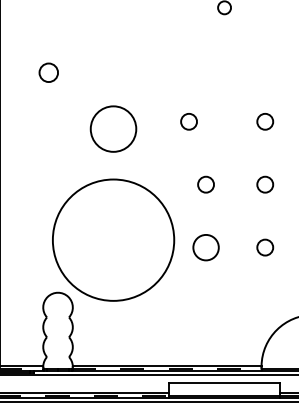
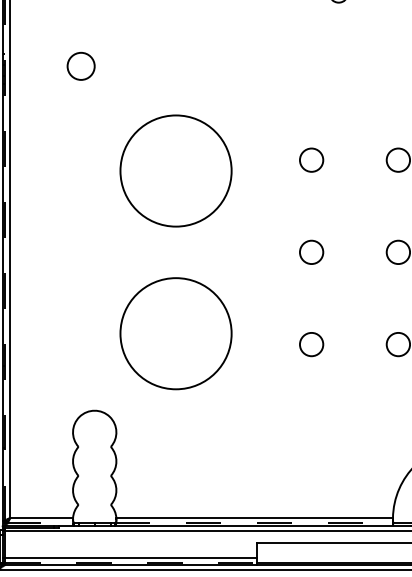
circle: (48, 72) -> (80, 65), moved
circle: (188, 121) -> (310, 159), moved
circle: (113, 128) -> (175, 170), size x1.67
circle: (113, 240) -> (175, 334), size x0.62
circle: (205, 247) -> (310, 344), size x0.62

